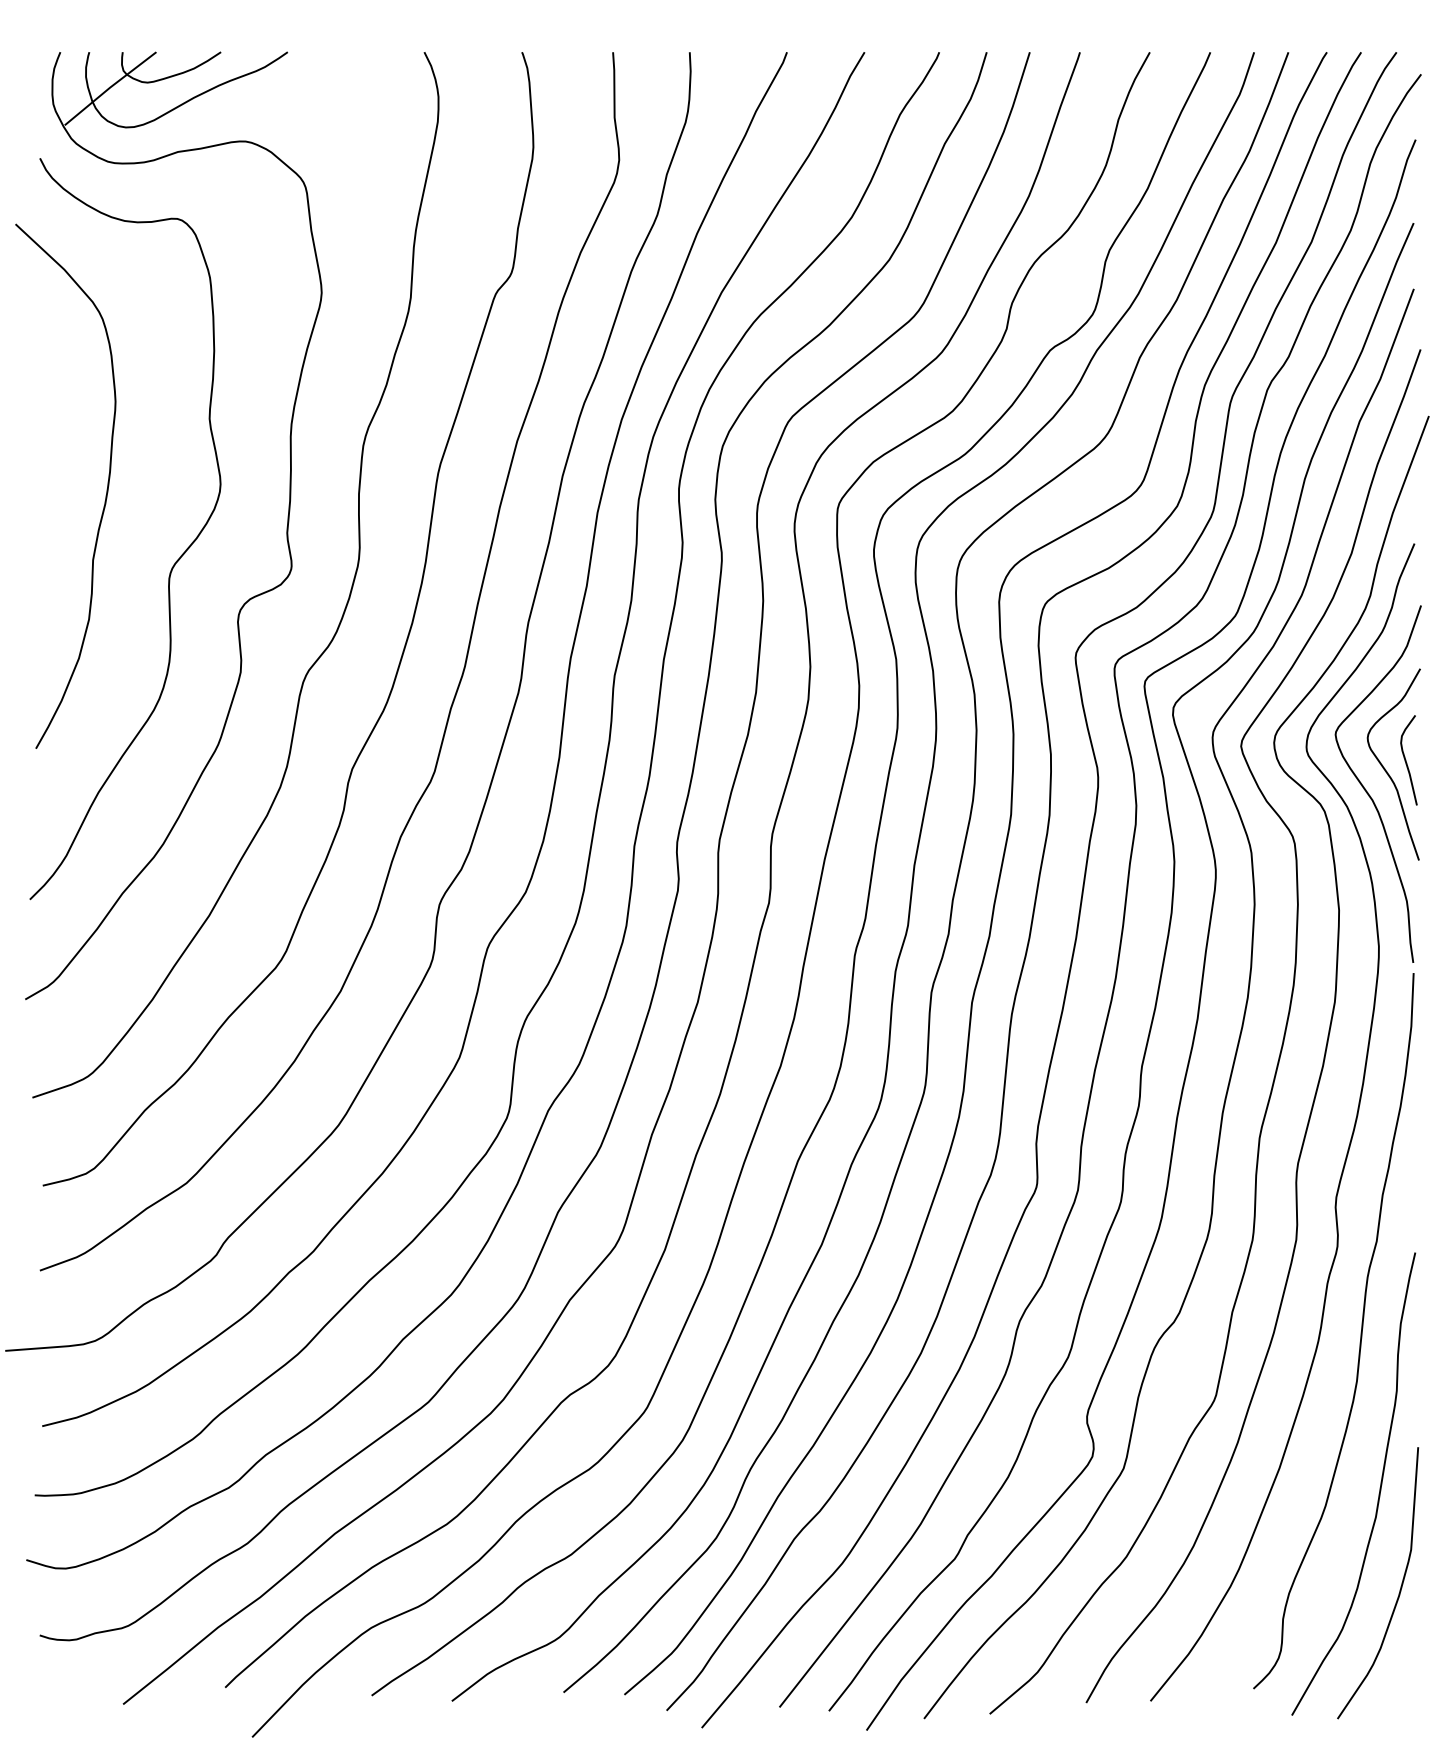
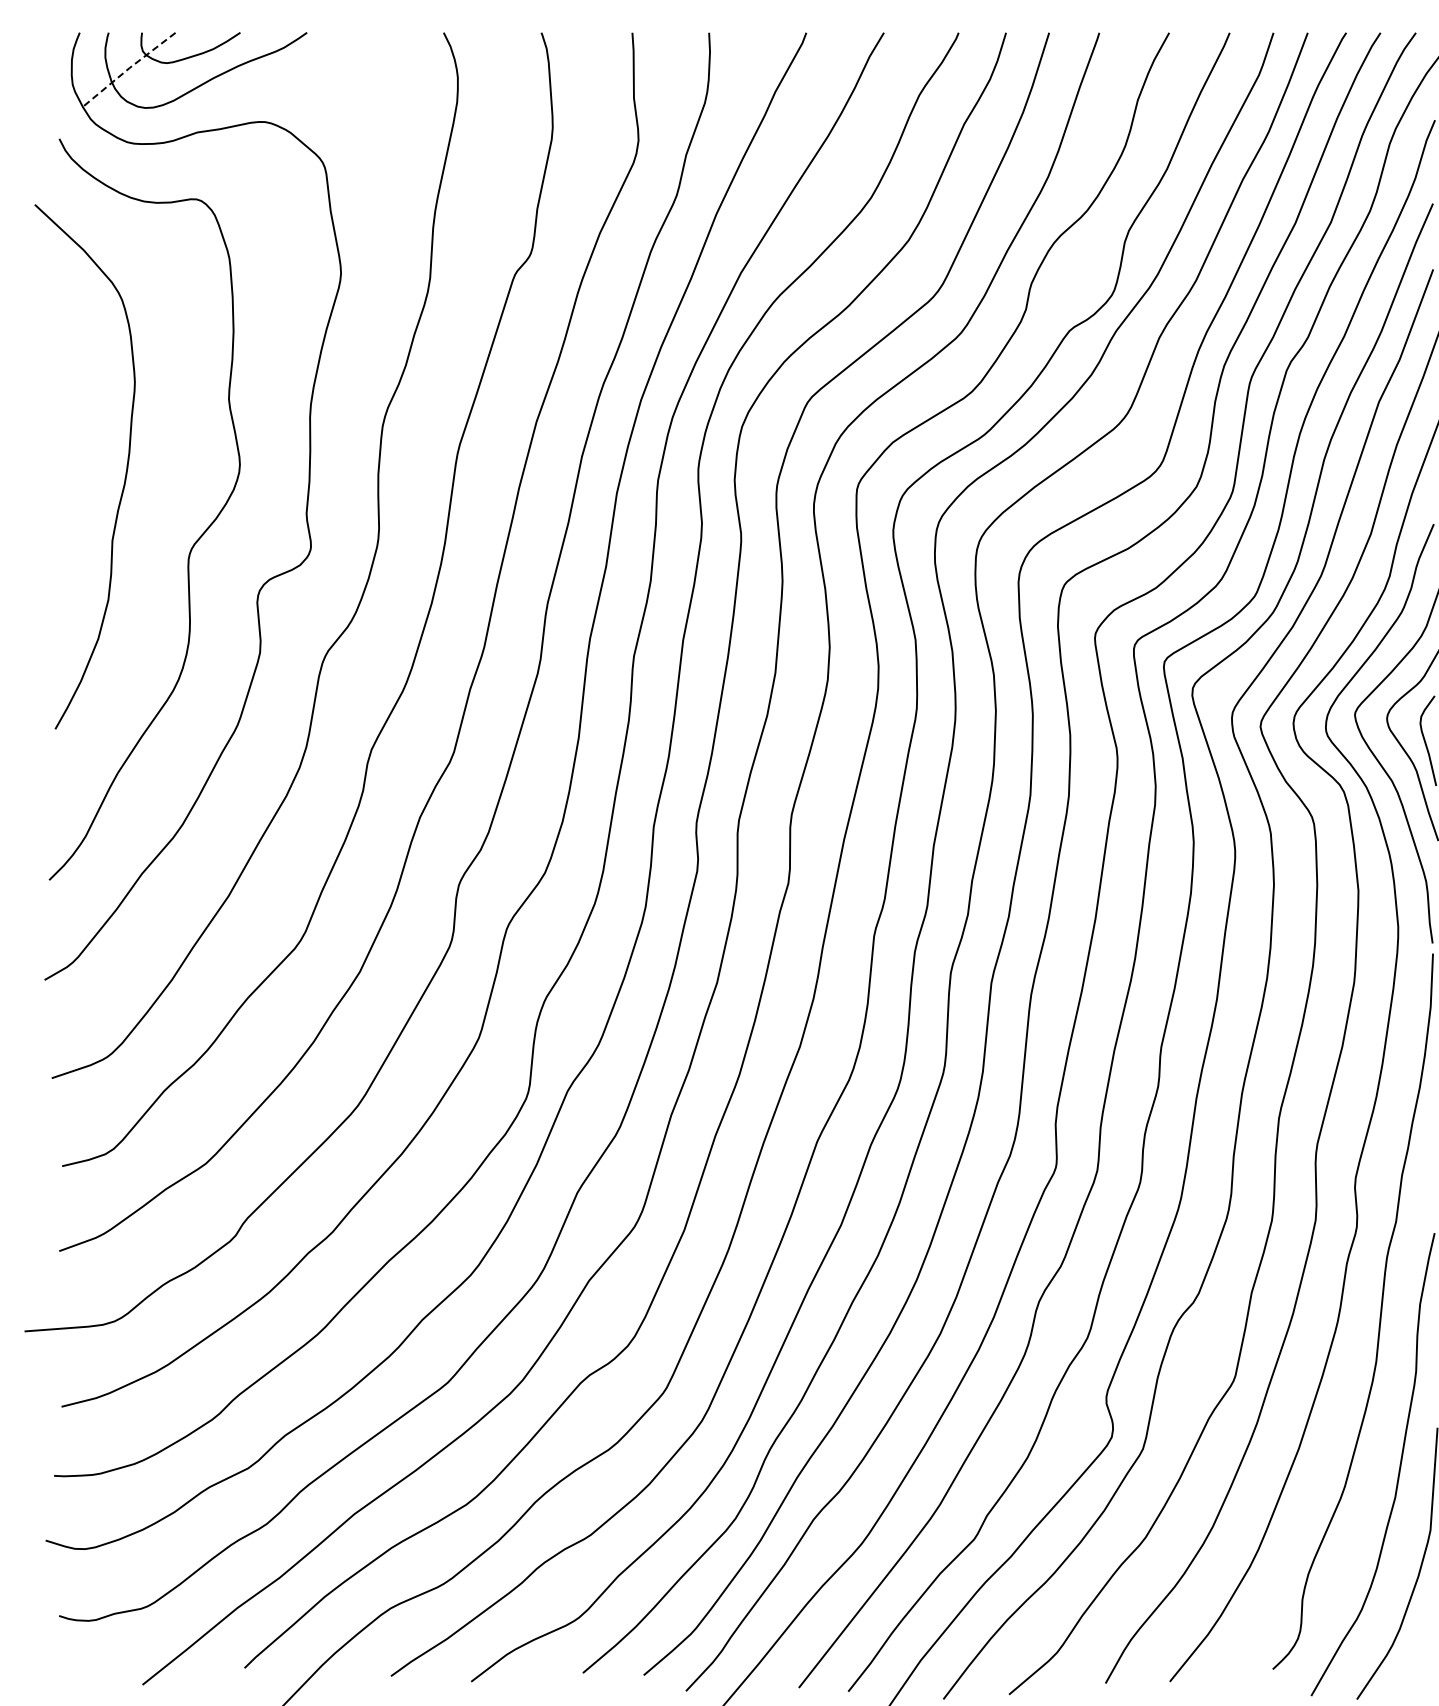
line: (110, 87) -> (129, 68), solid -> dashed

